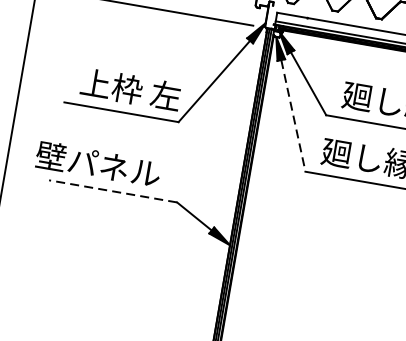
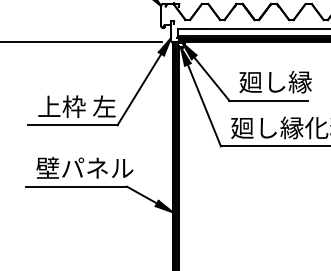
line: (293, 116) -> (204, 105), dashed -> solid
text: (97, 163) -> (84, 167), moved
line: (112, 191) -> (76, 186), dashed -> solid

